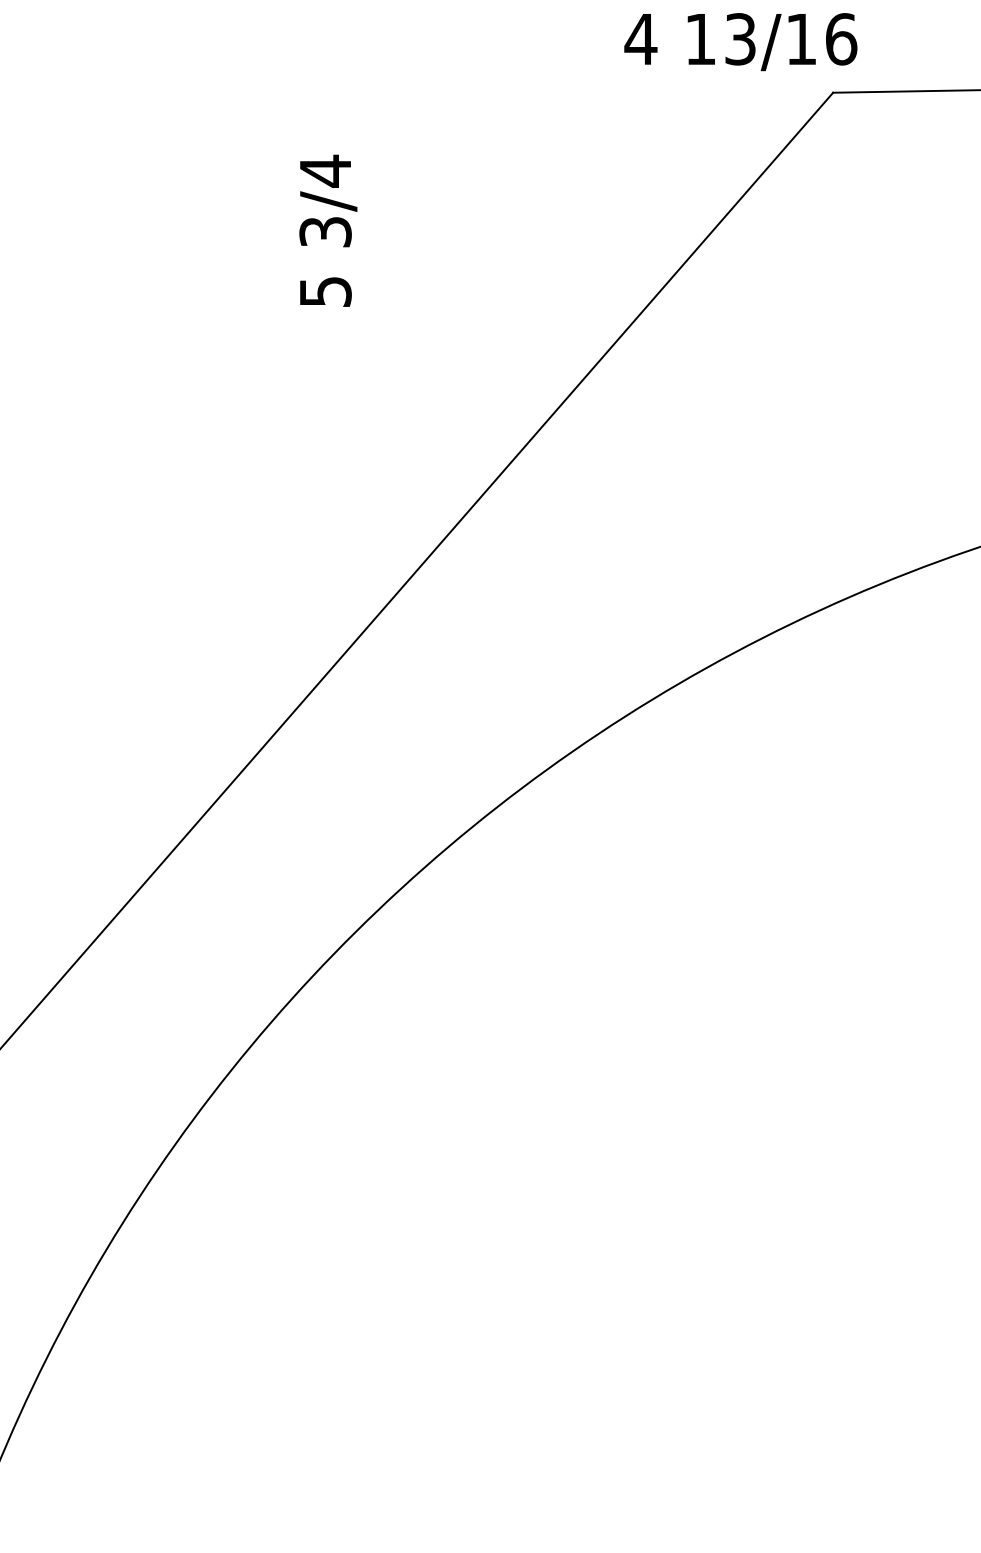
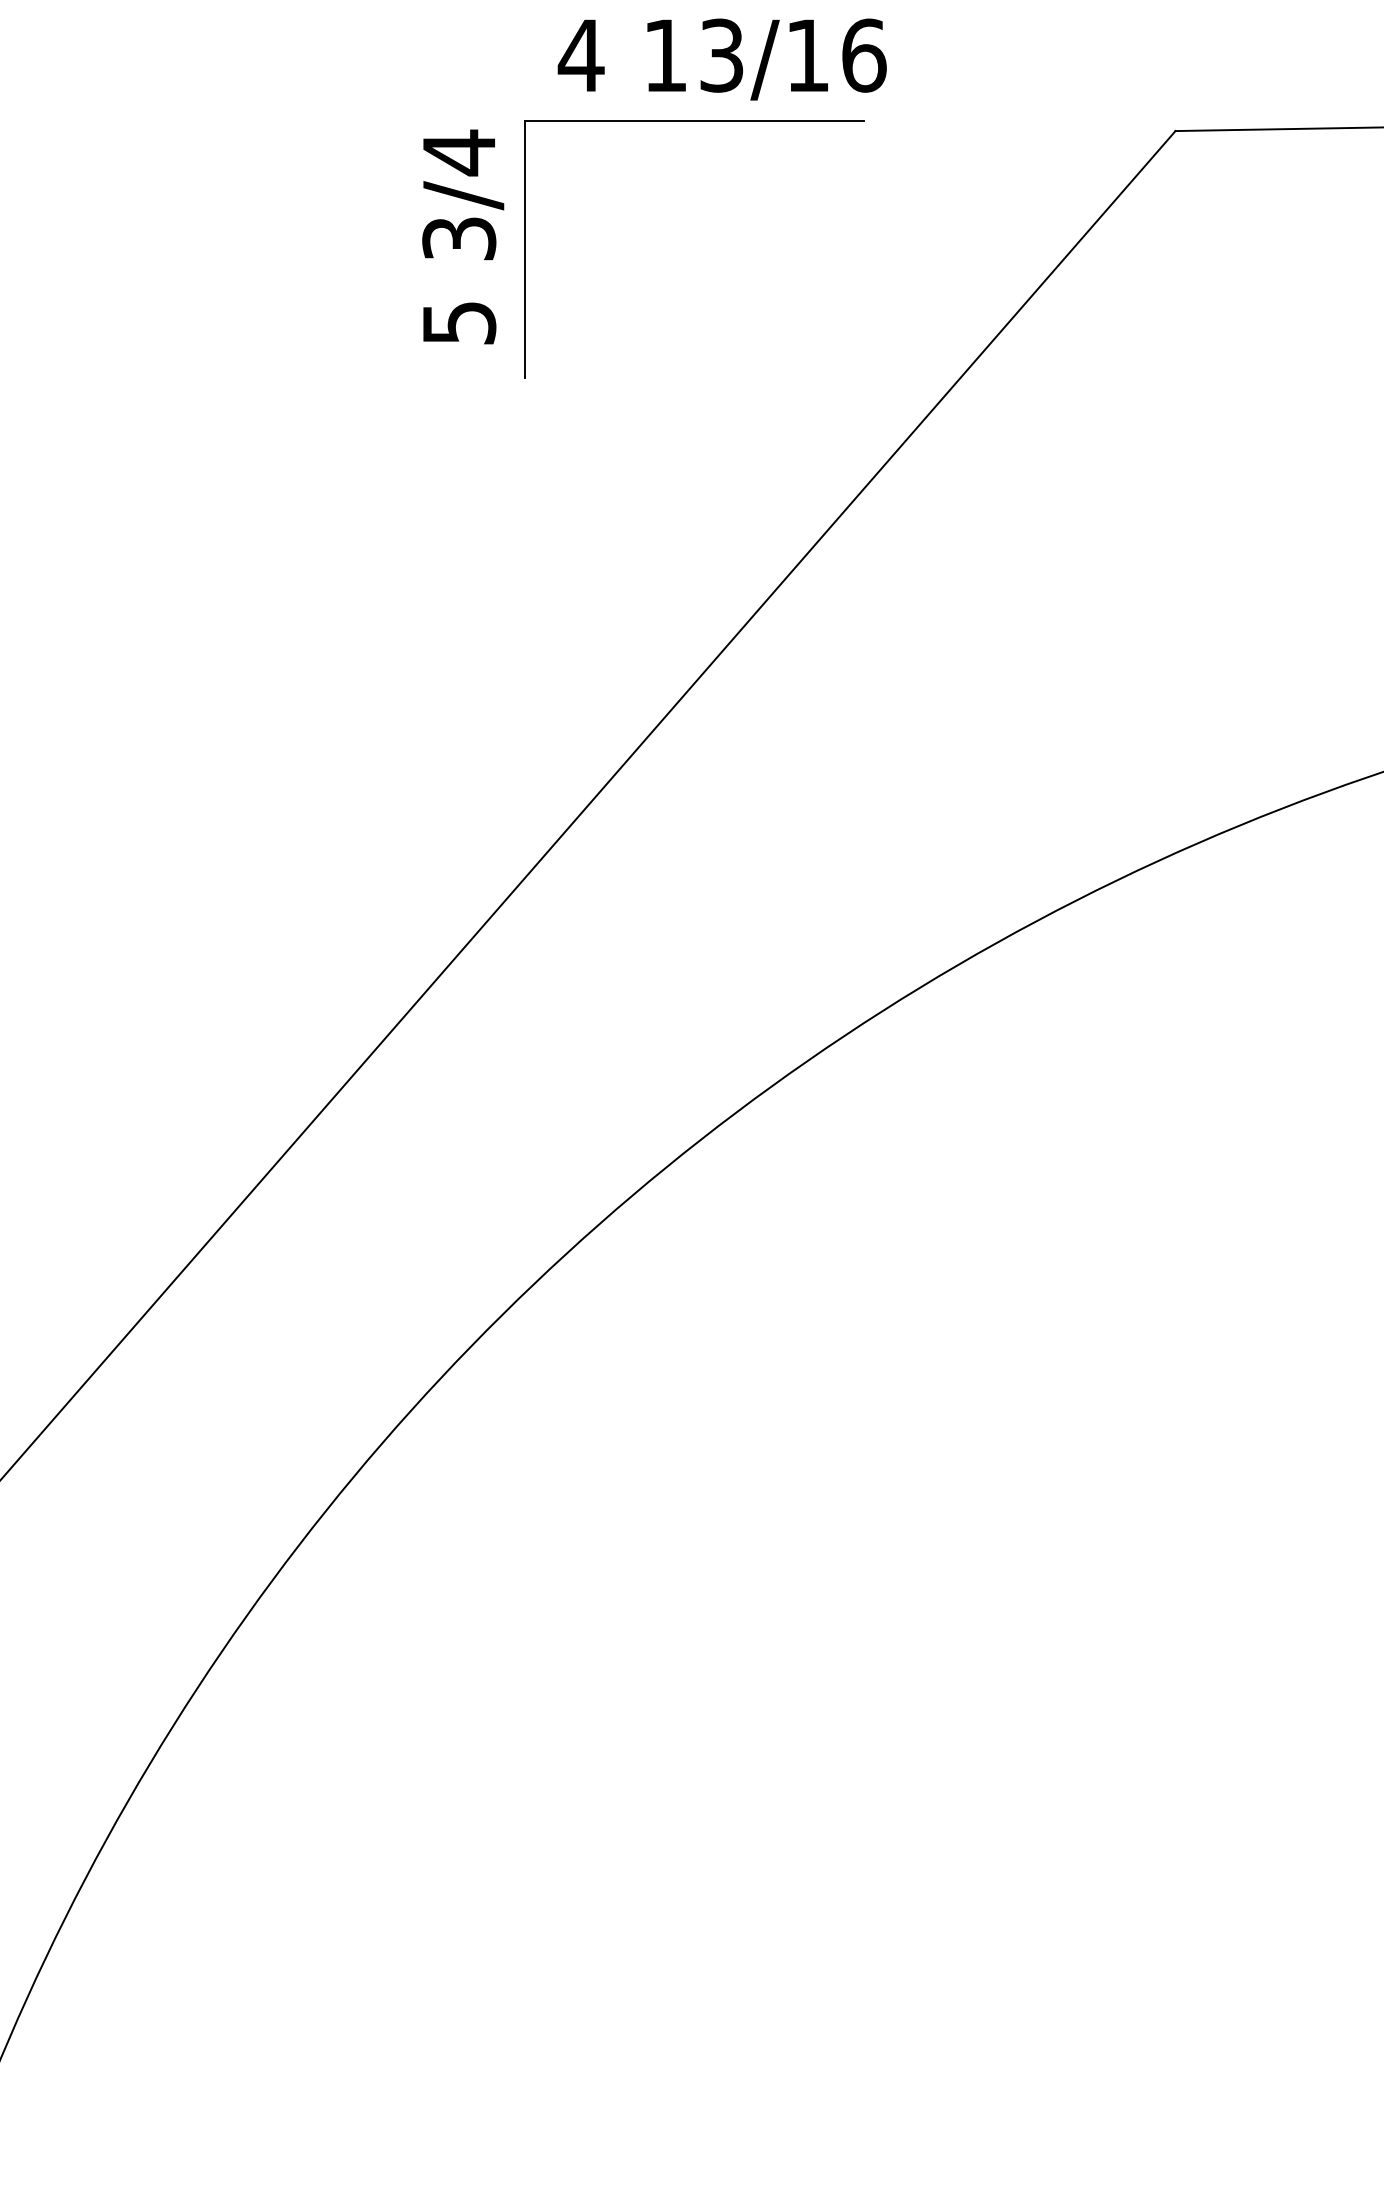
text: (740, 42) -> (721, 59), moved
part: (492, 85) -> (694, 121), added
text: (328, 230) -> (463, 236), moved

